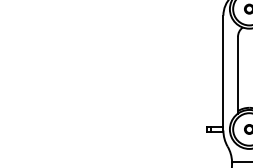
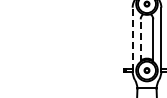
line: (223, 73) -> (132, 39), solid -> dashed
line: (237, 75) -> (140, 40), solid -> dashed

